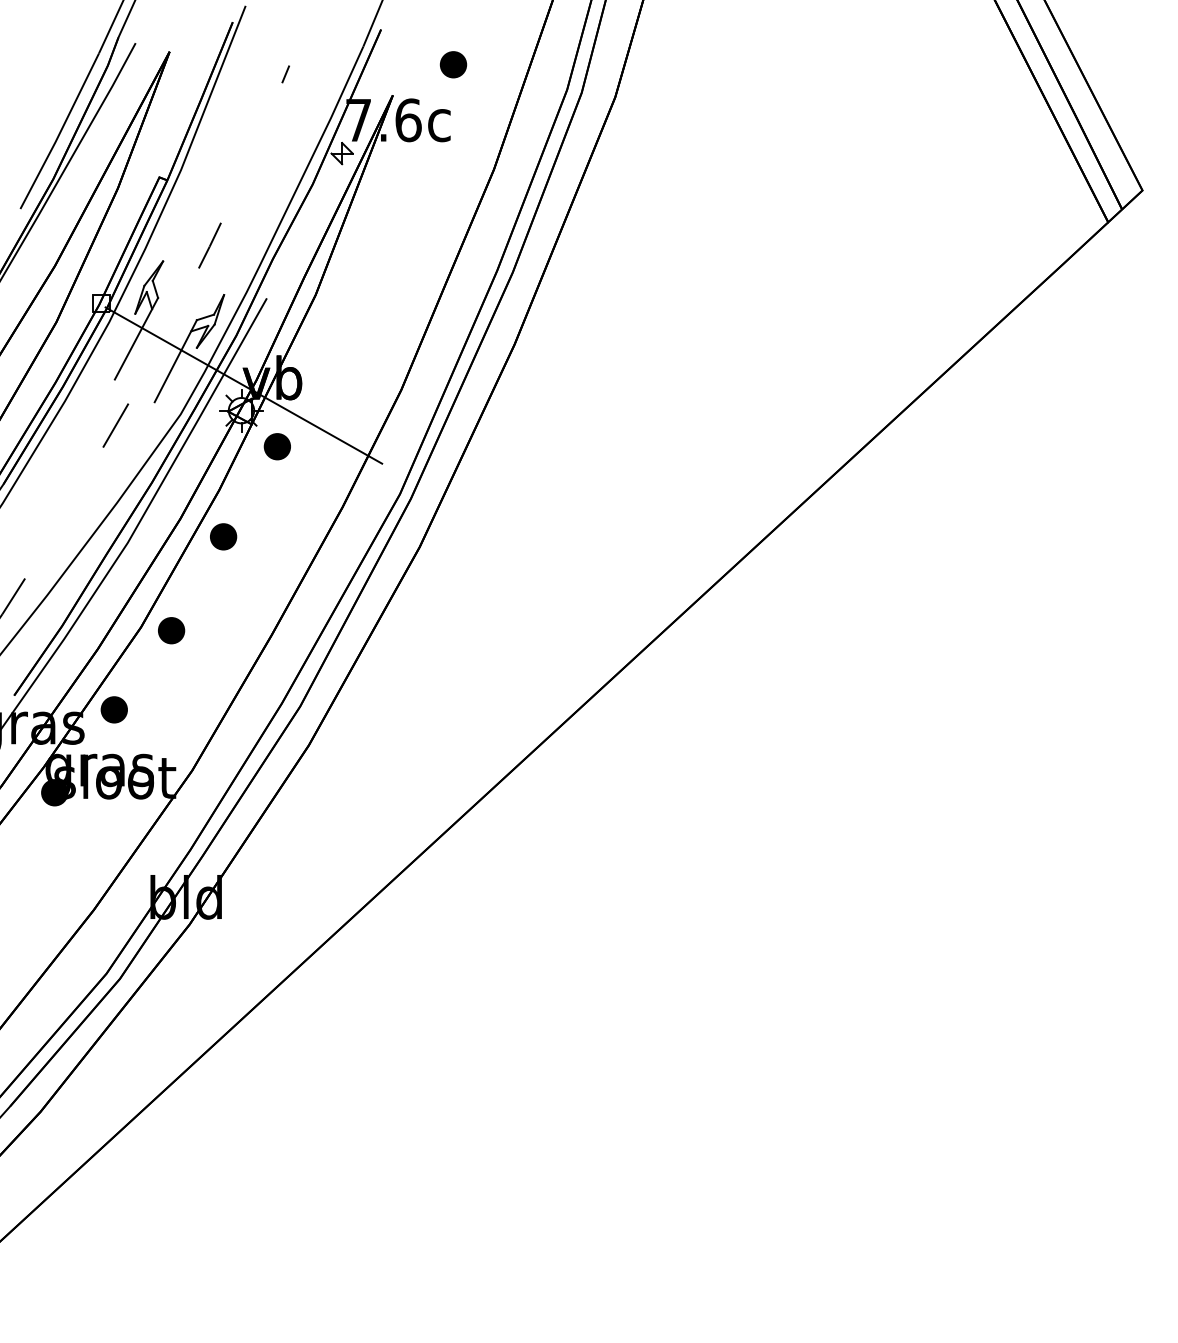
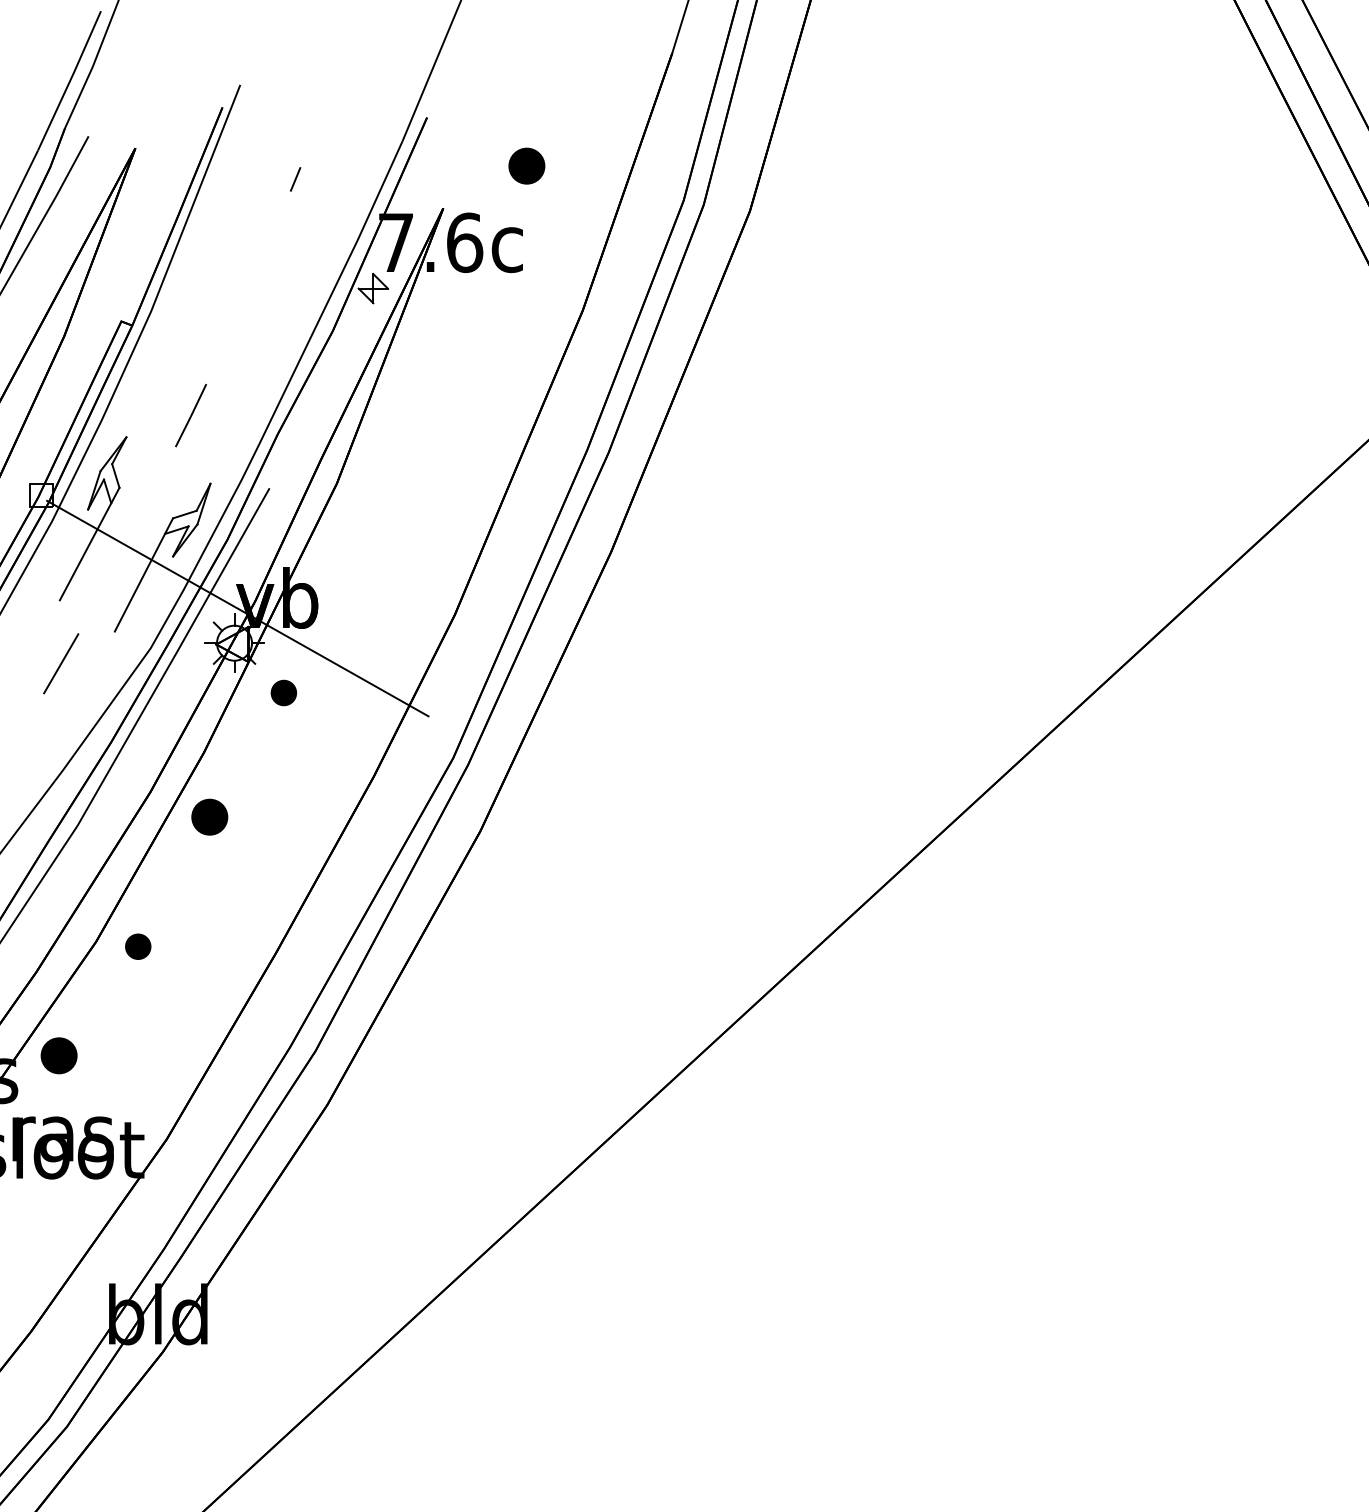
part: (276, 446) -> (282, 692), size x0.7
part: (171, 630) -> (137, 946), size x0.7

